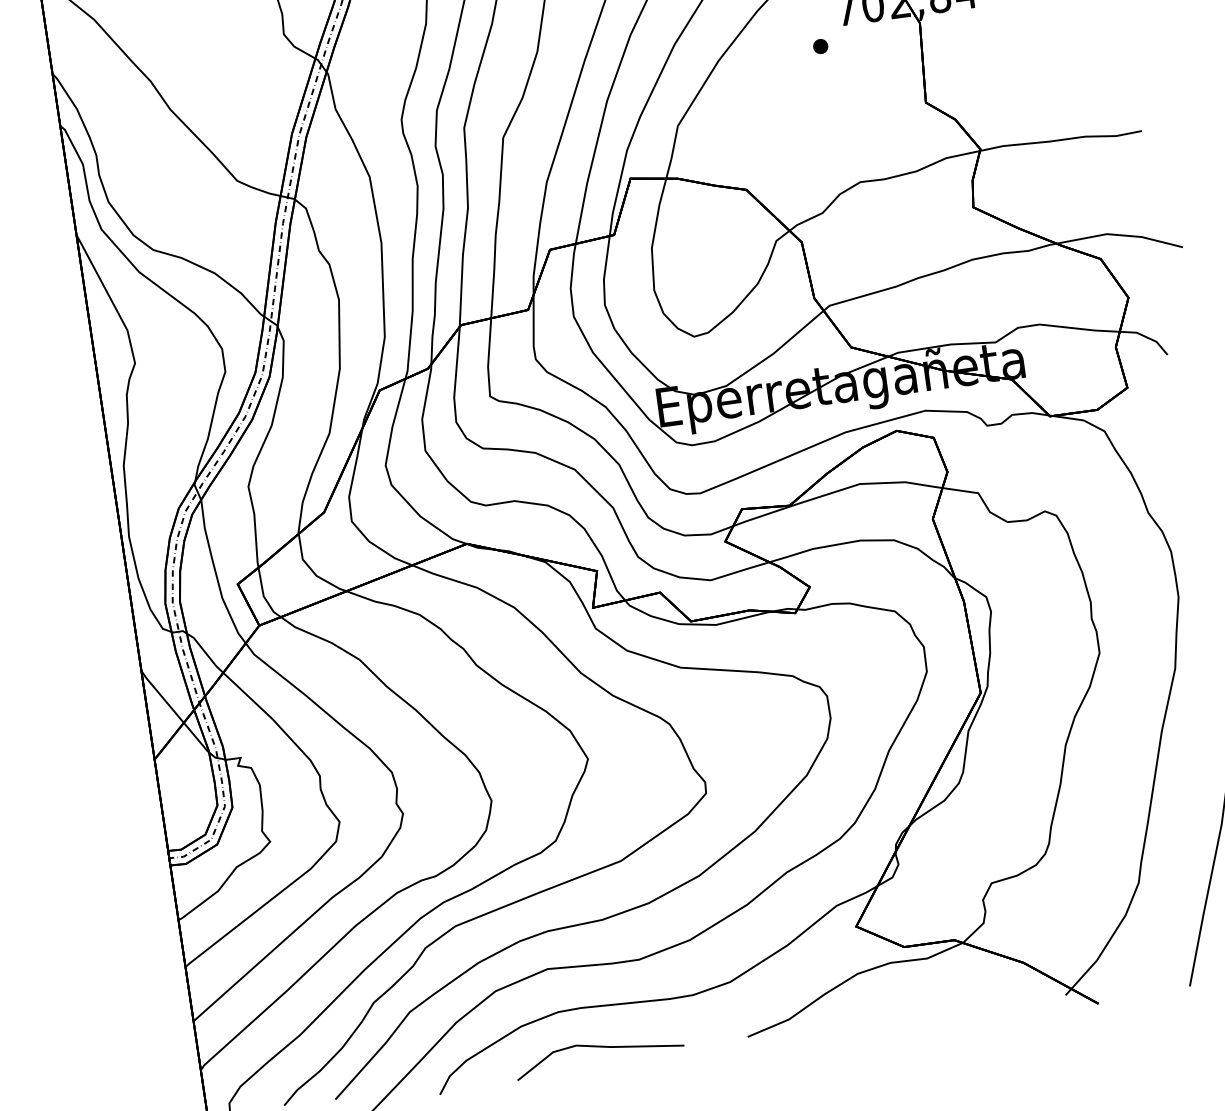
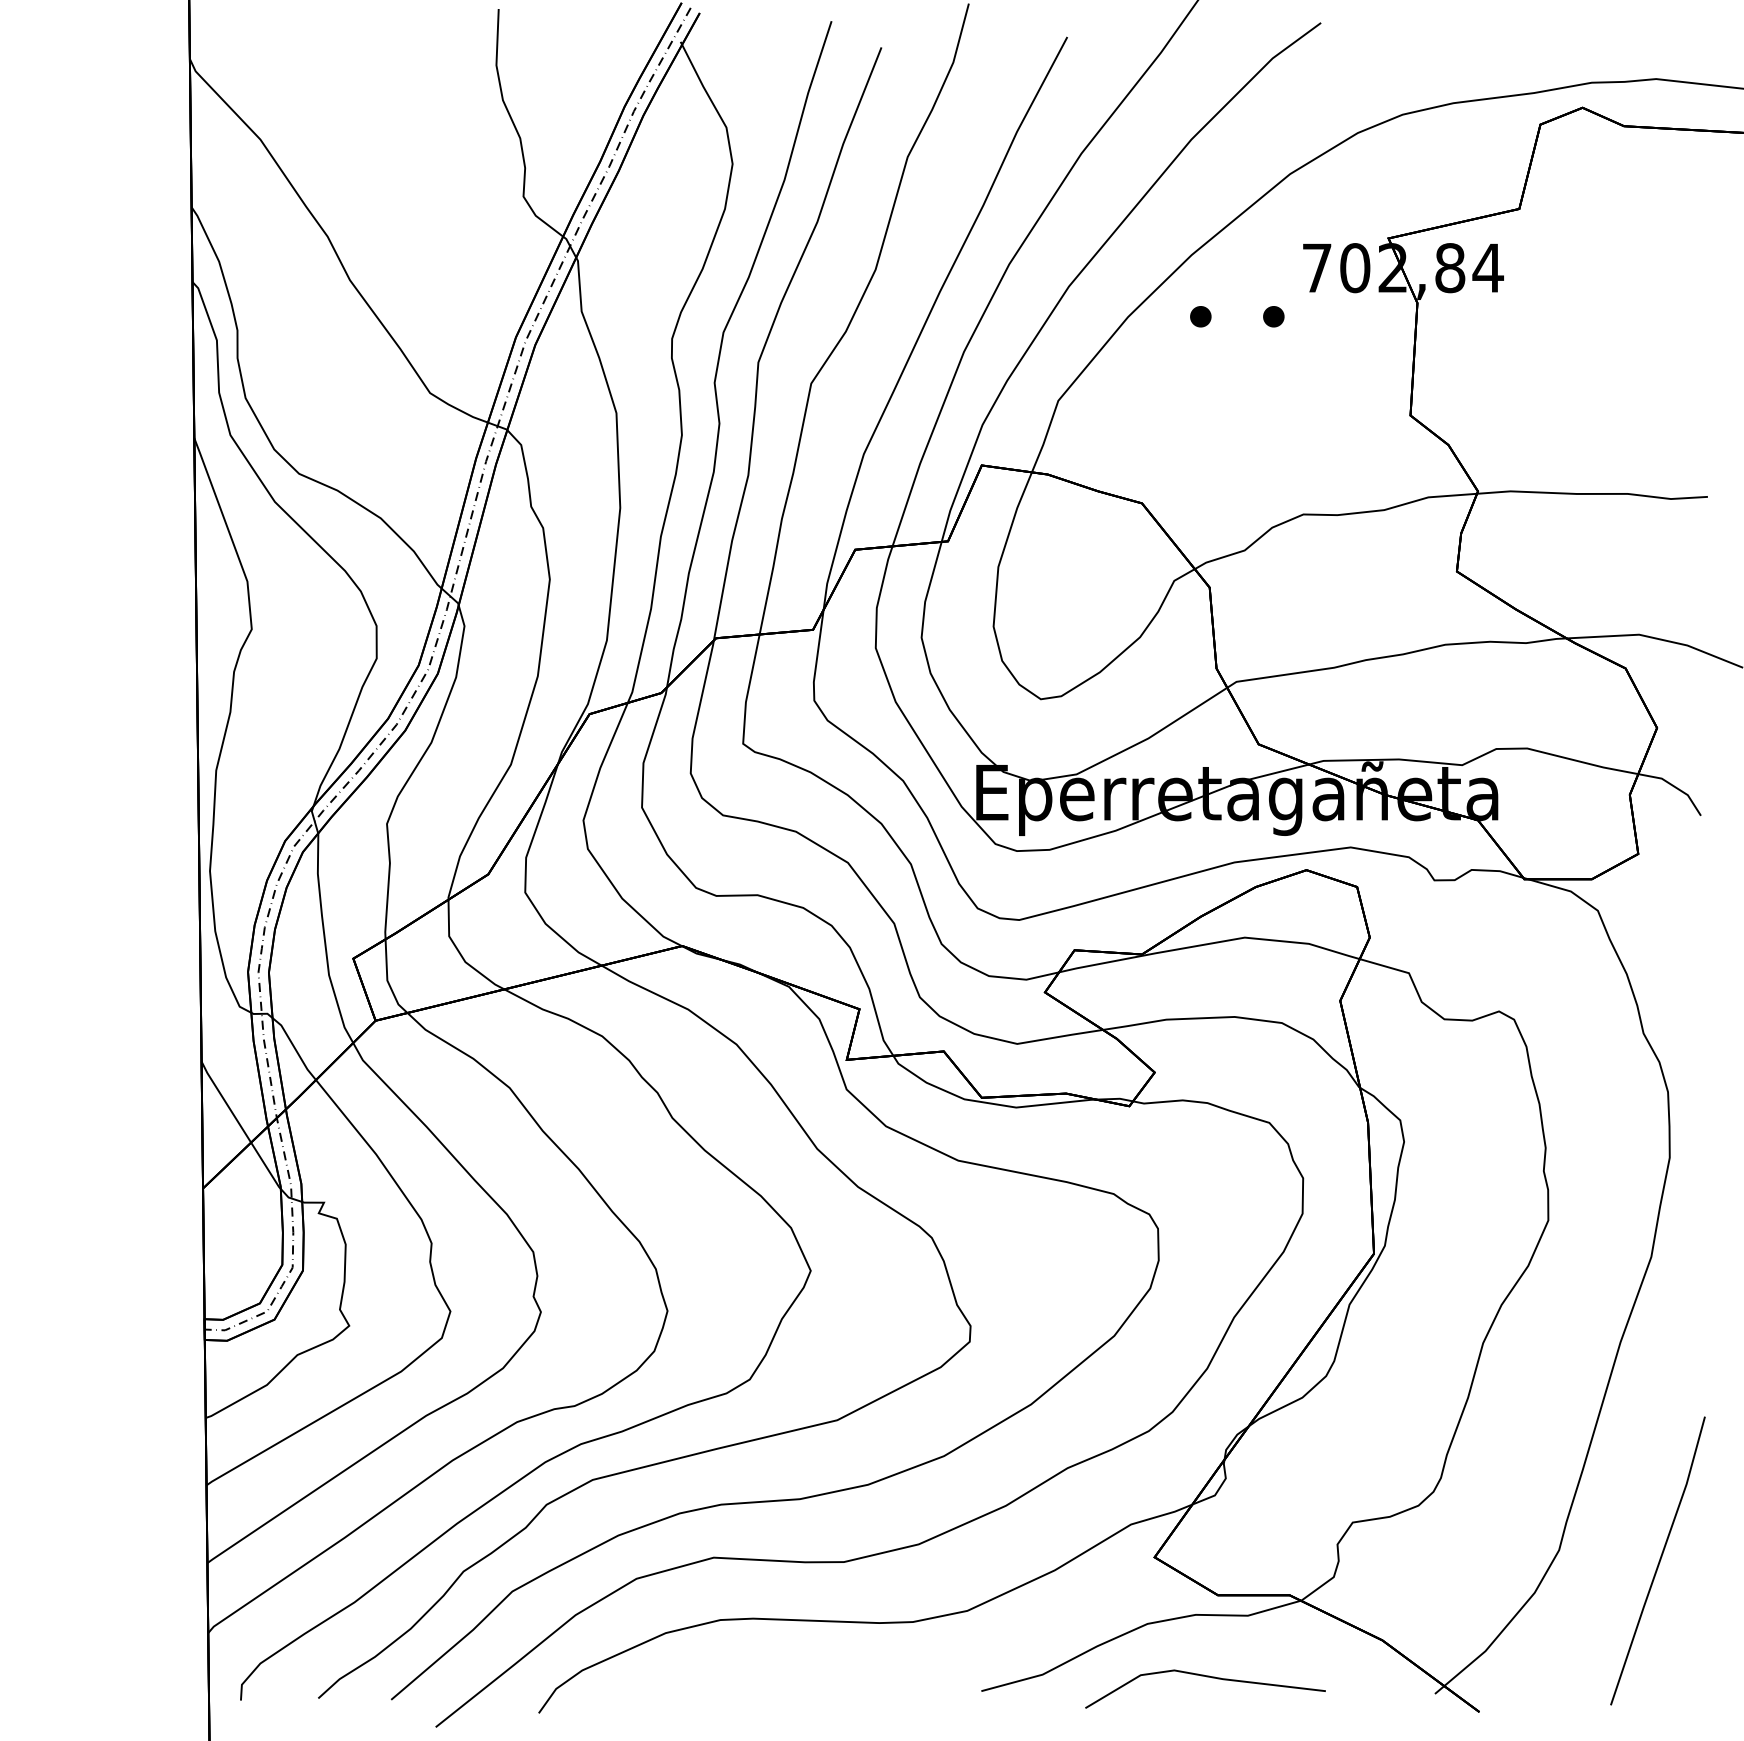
part: (769, 53) -> (1200, 316), added
line: (599, 1047) -> (1206, 1677), moved

